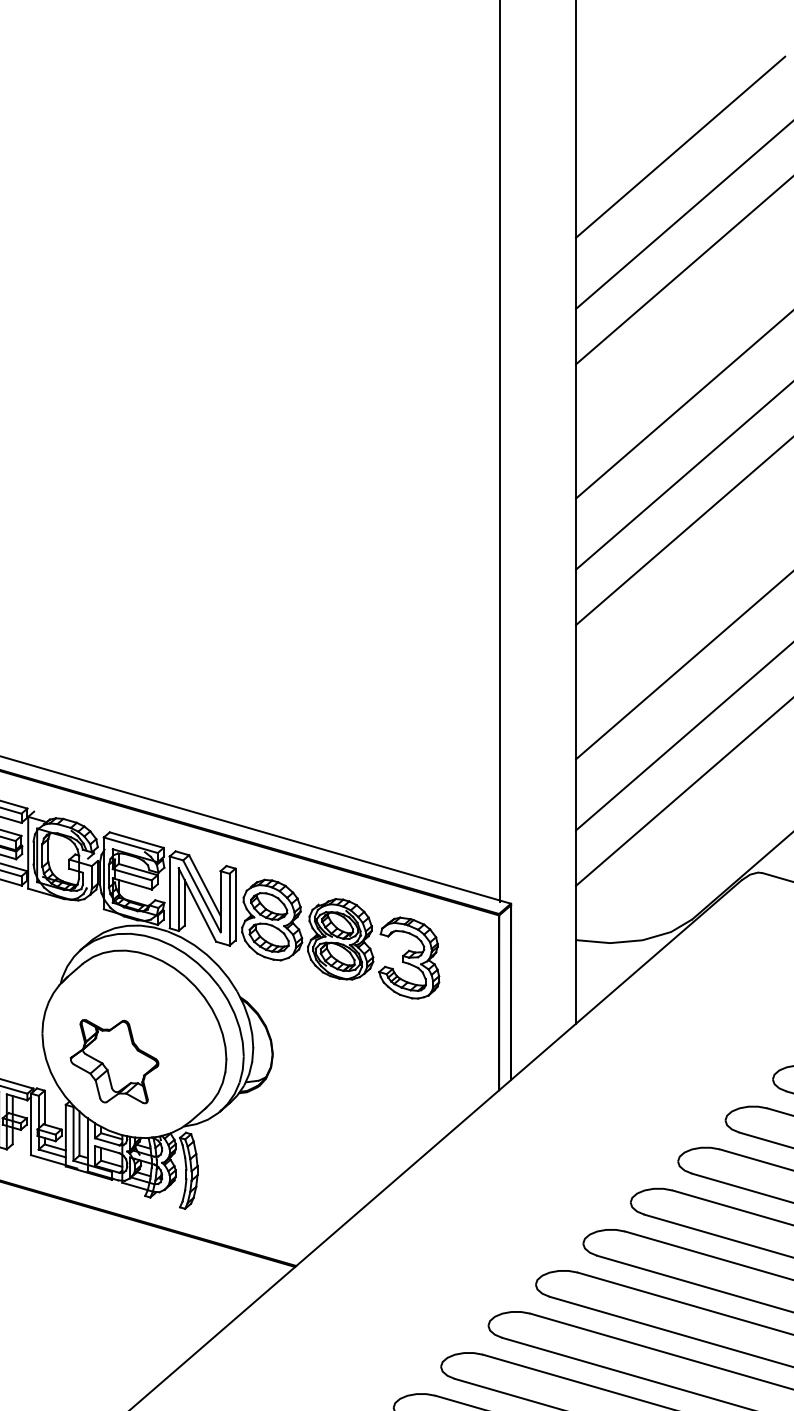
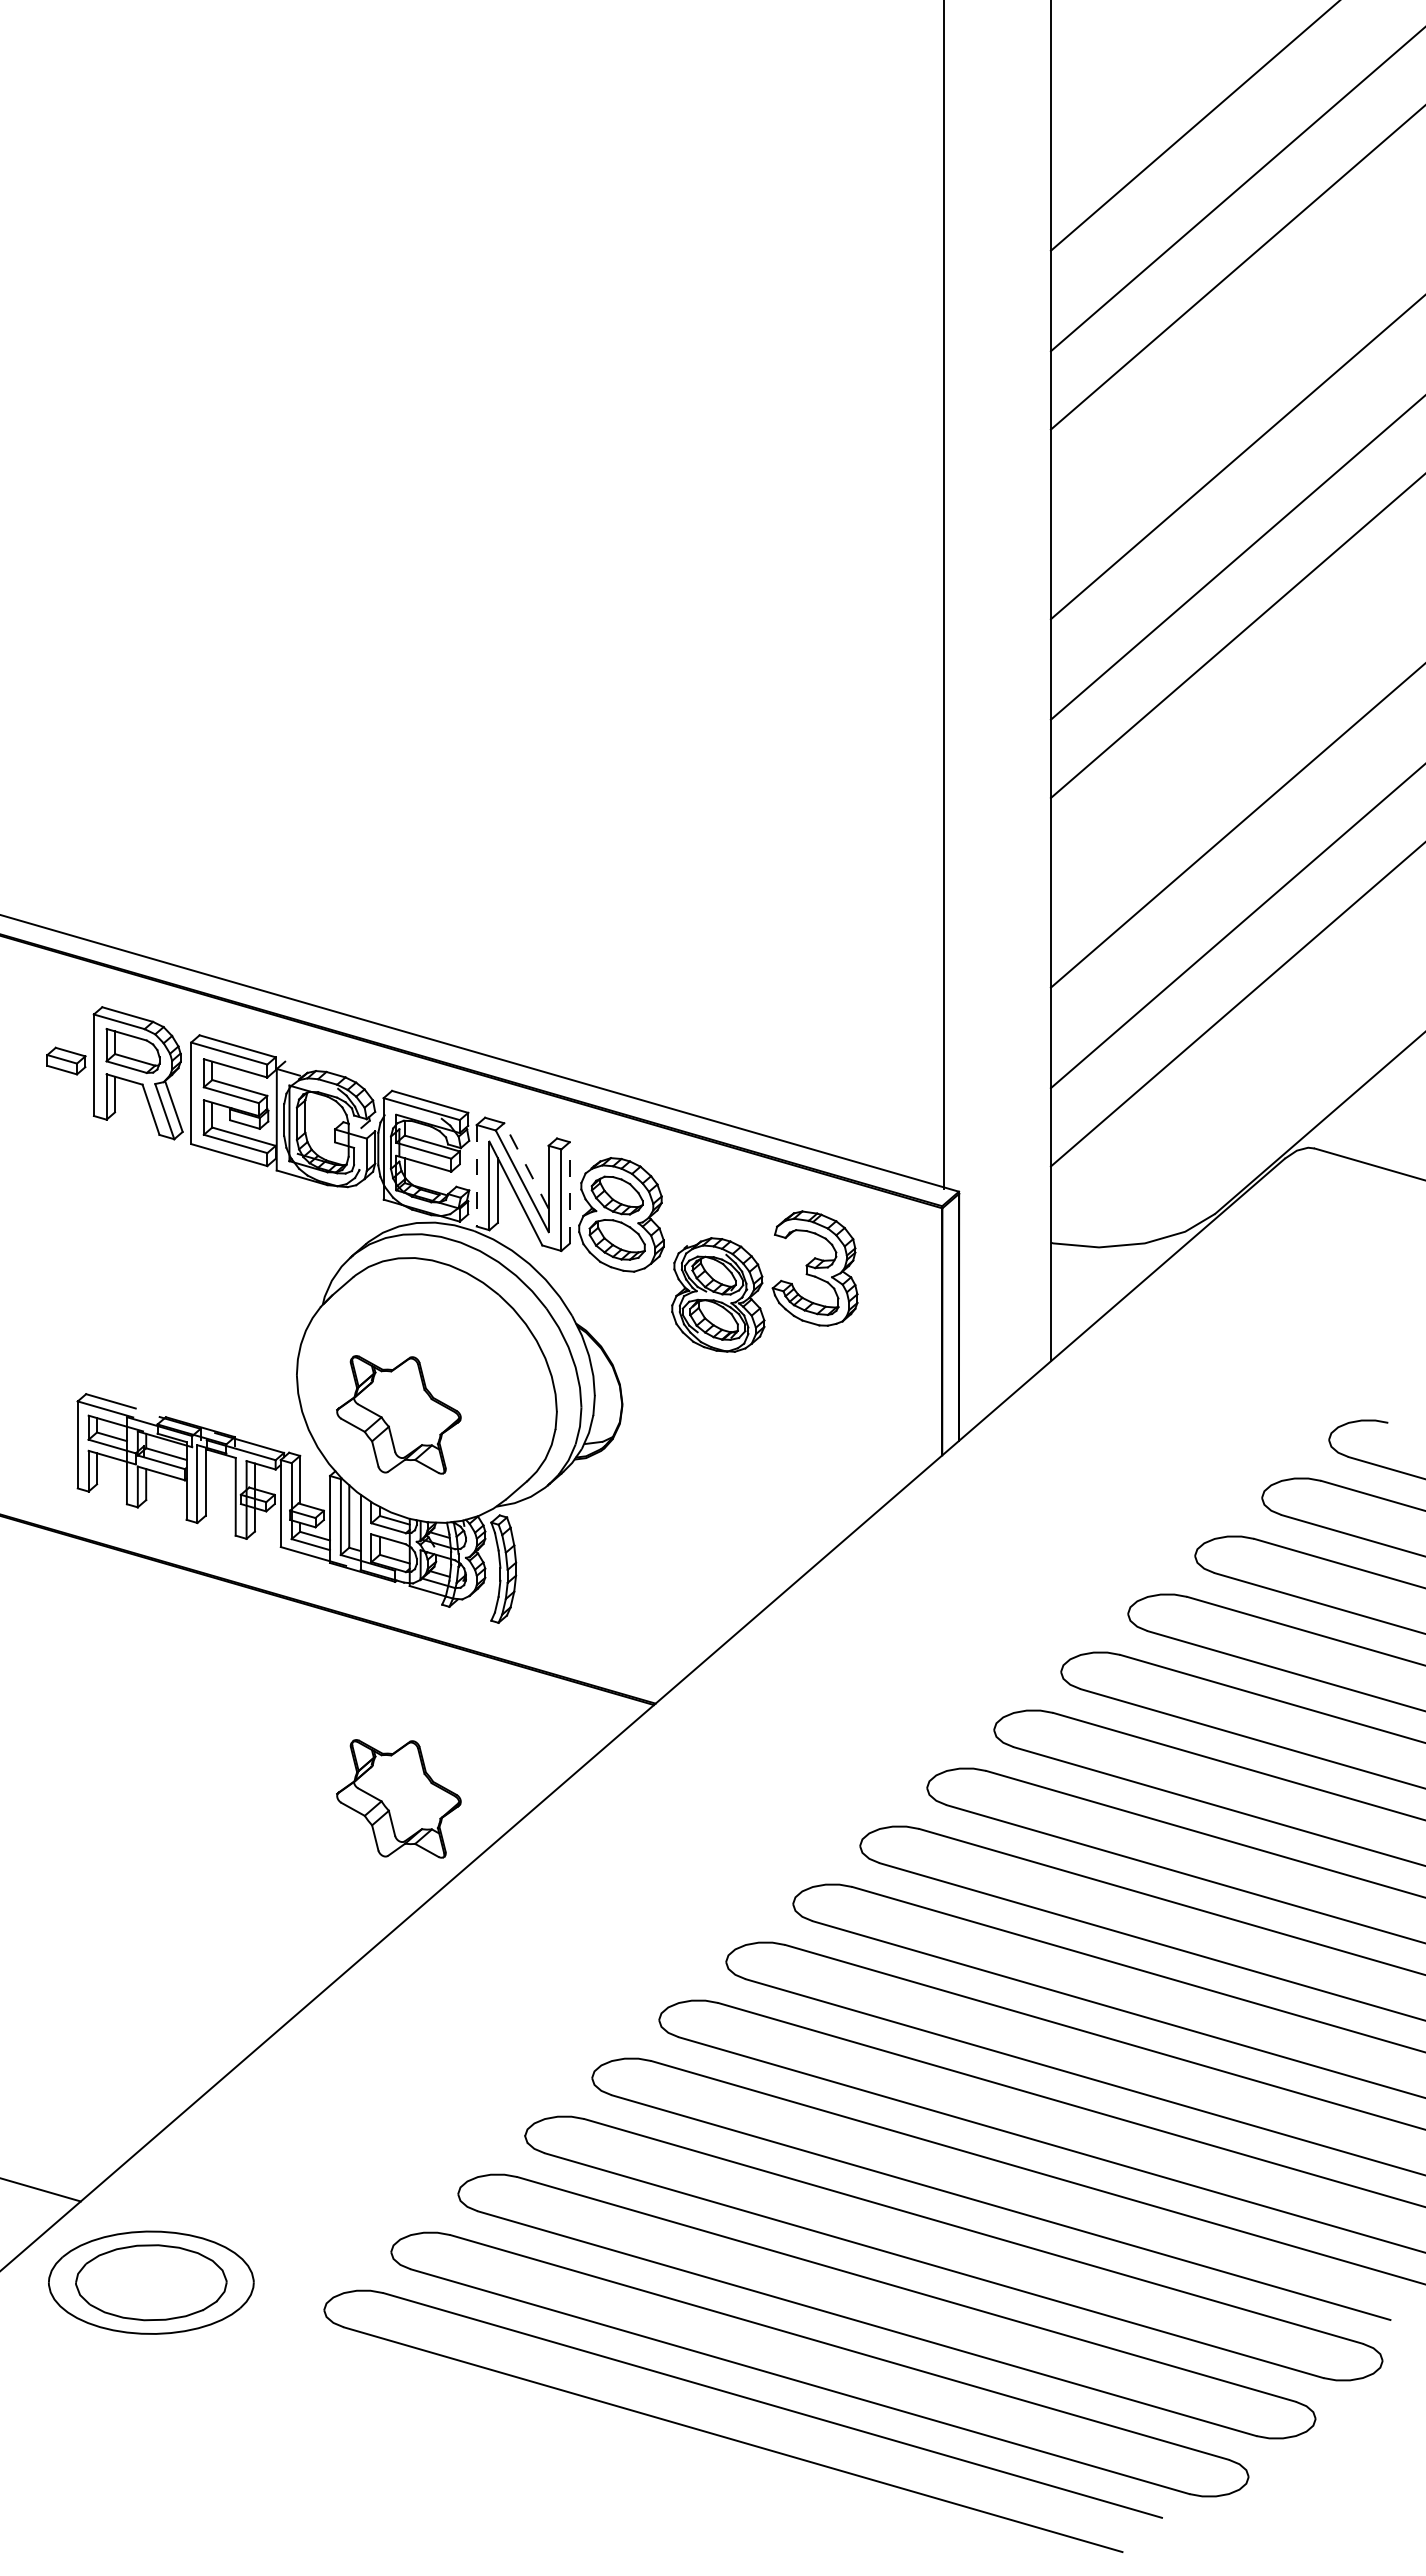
line: (204, 885) -> (526, 1165), solid -> dashed
line: (169, 892) -> (476, 1175), solid -> dashed
line: (235, 904) -> (569, 1192), solid -> dashed
part: (340, 938) -> (718, 1294), moved
part: (114, 1333) -> (398, 1798), added

